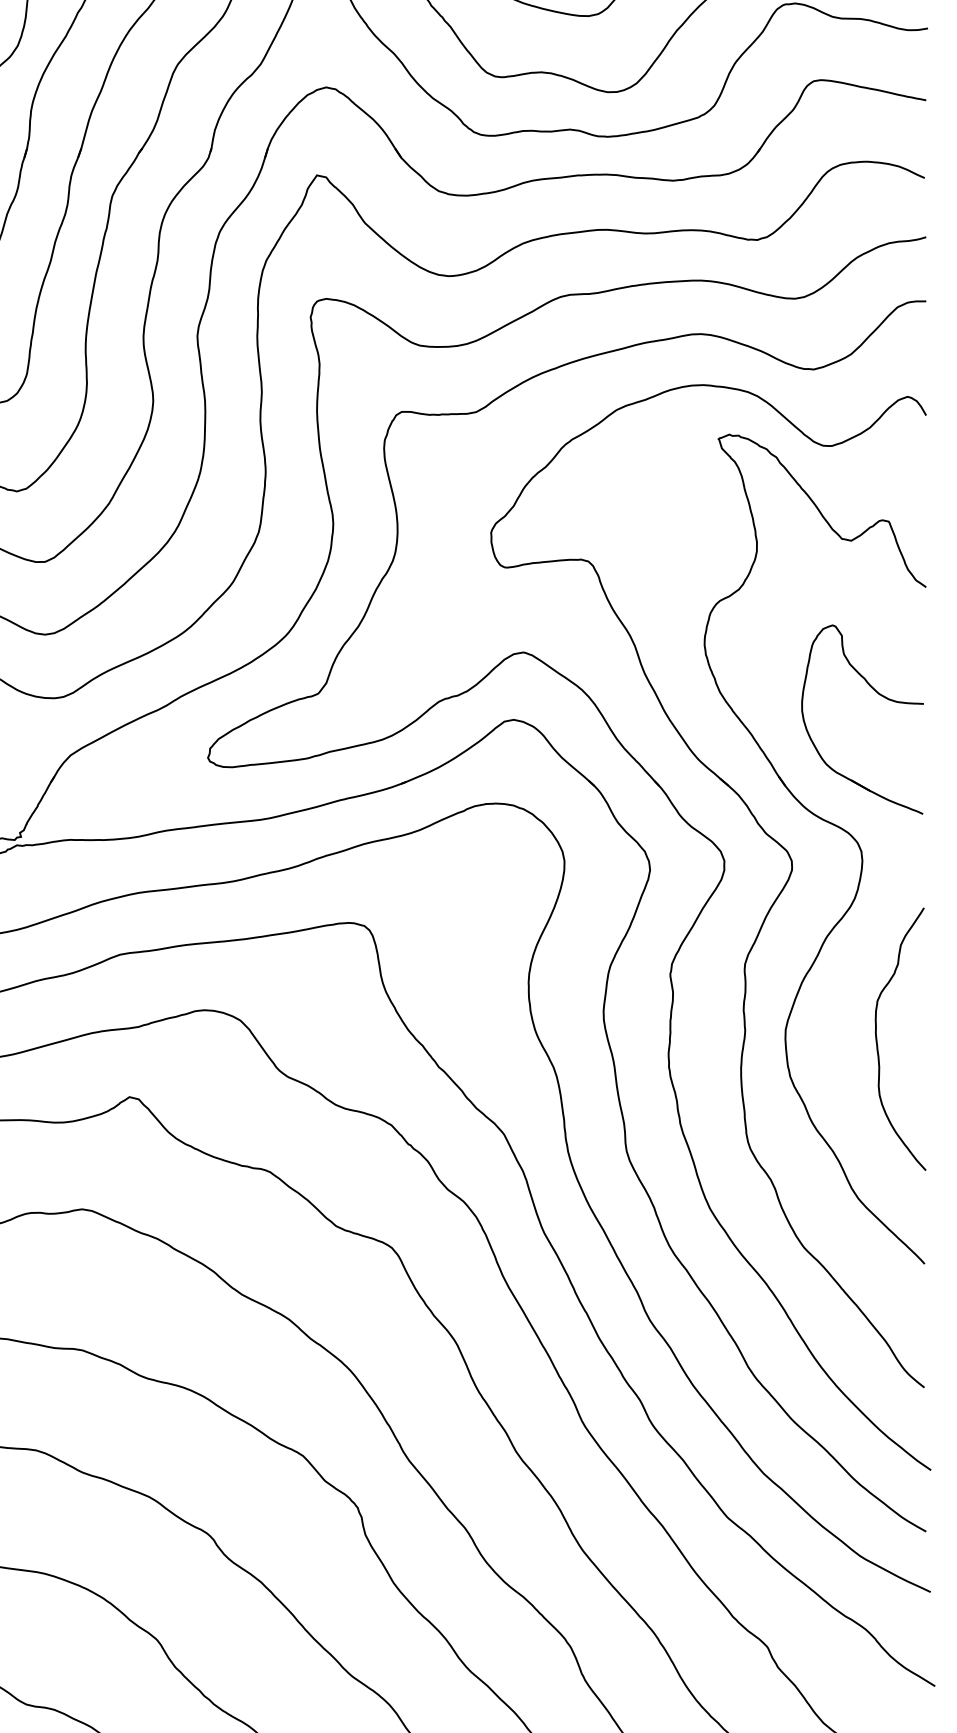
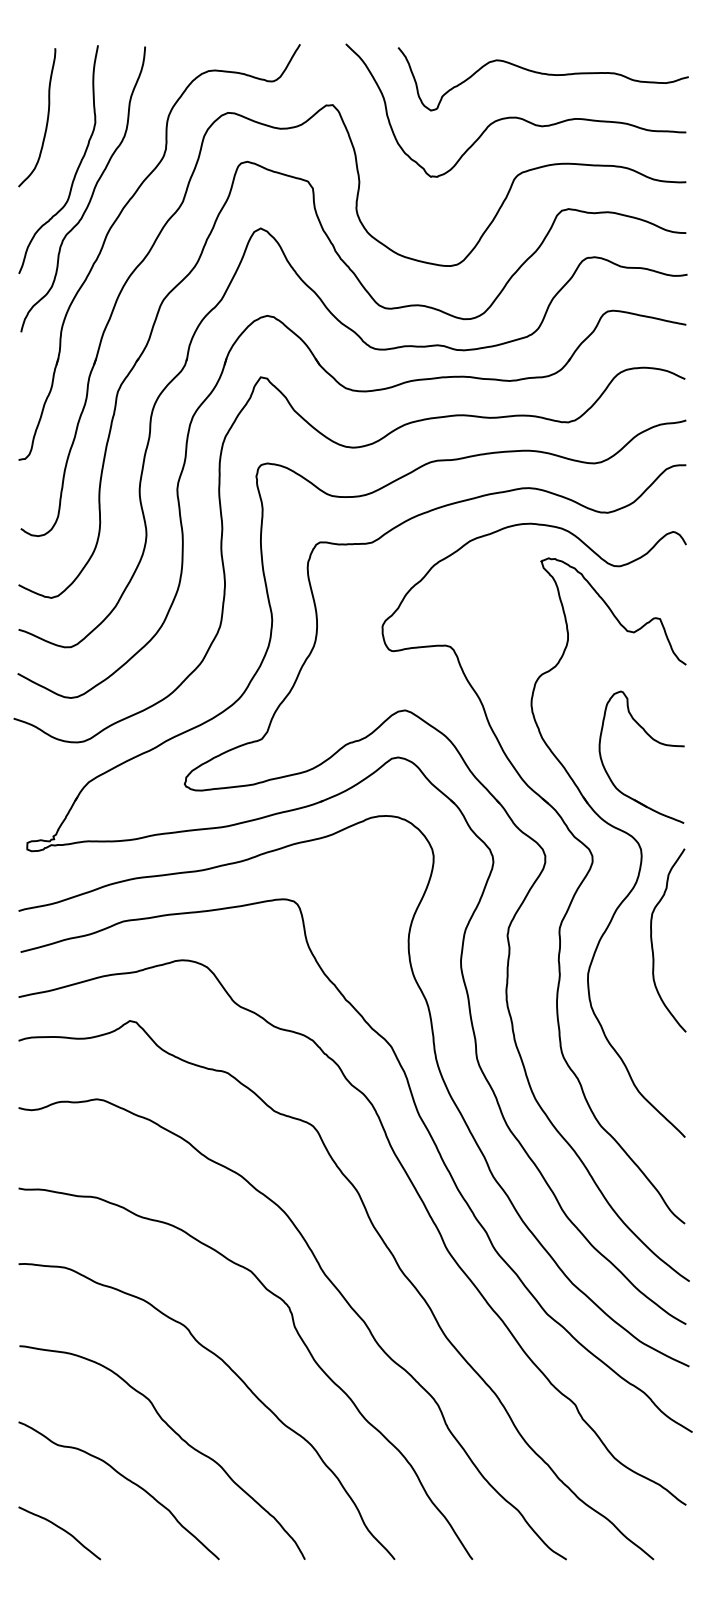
curve: (877, 1039) -> (652, 940), moved

